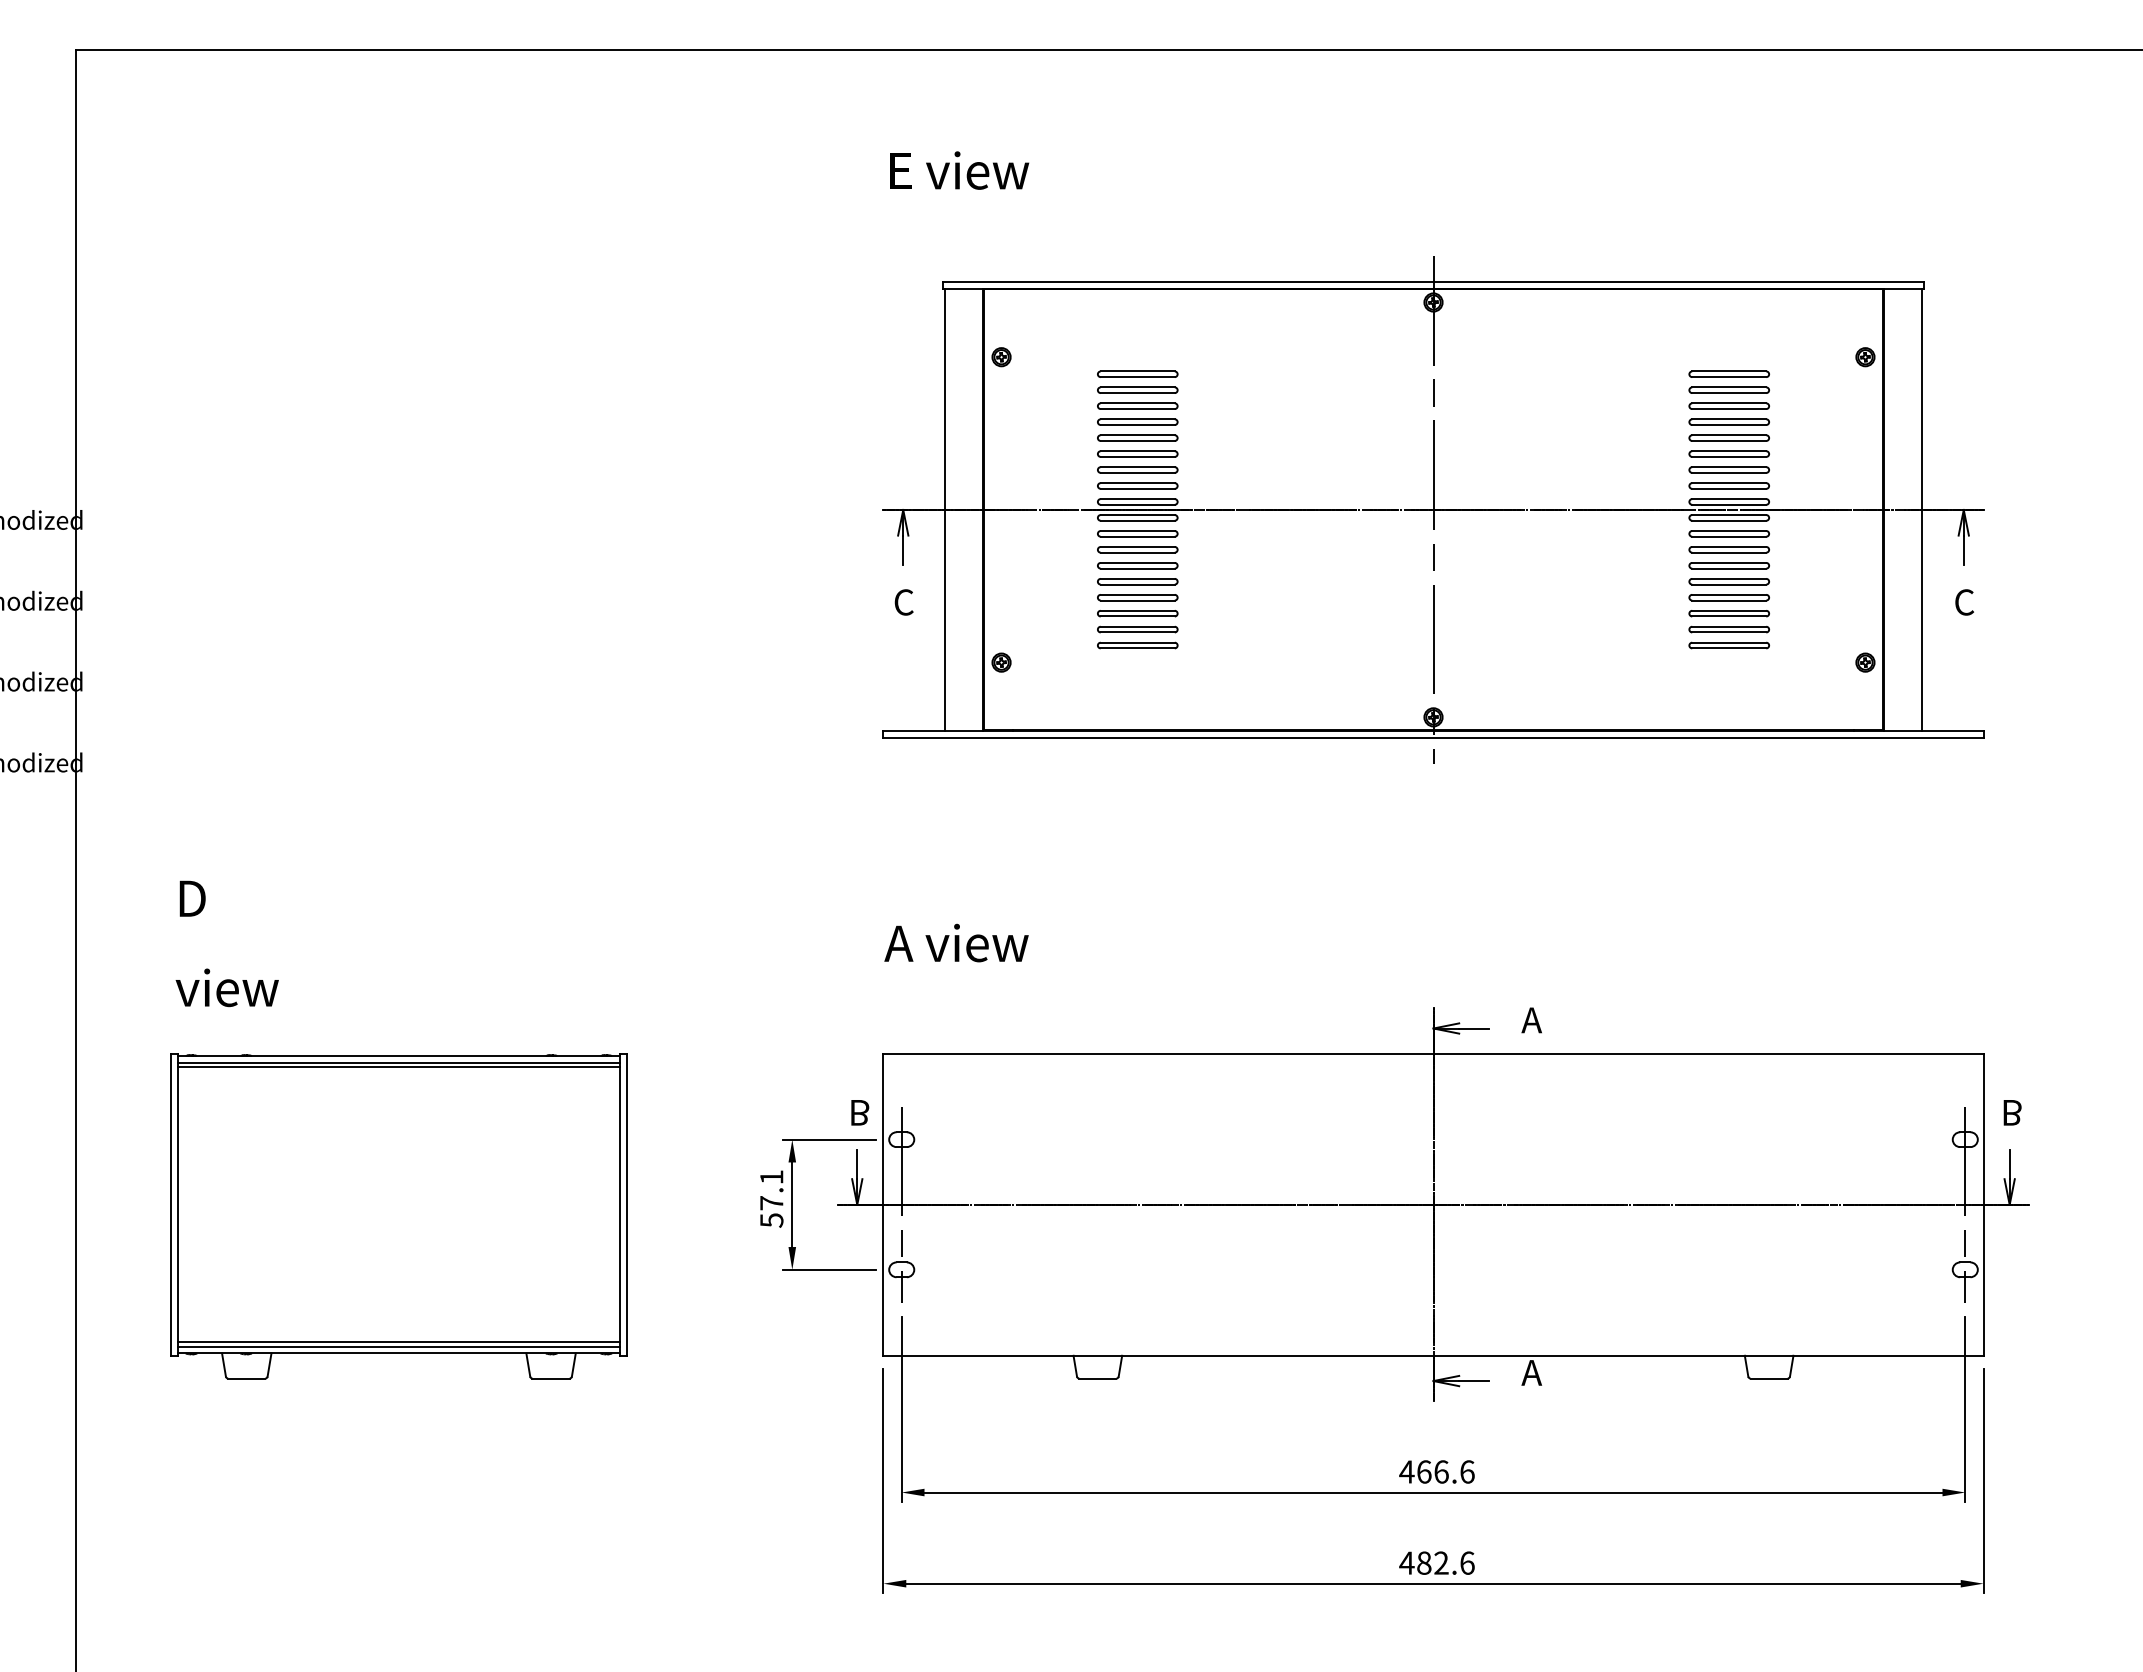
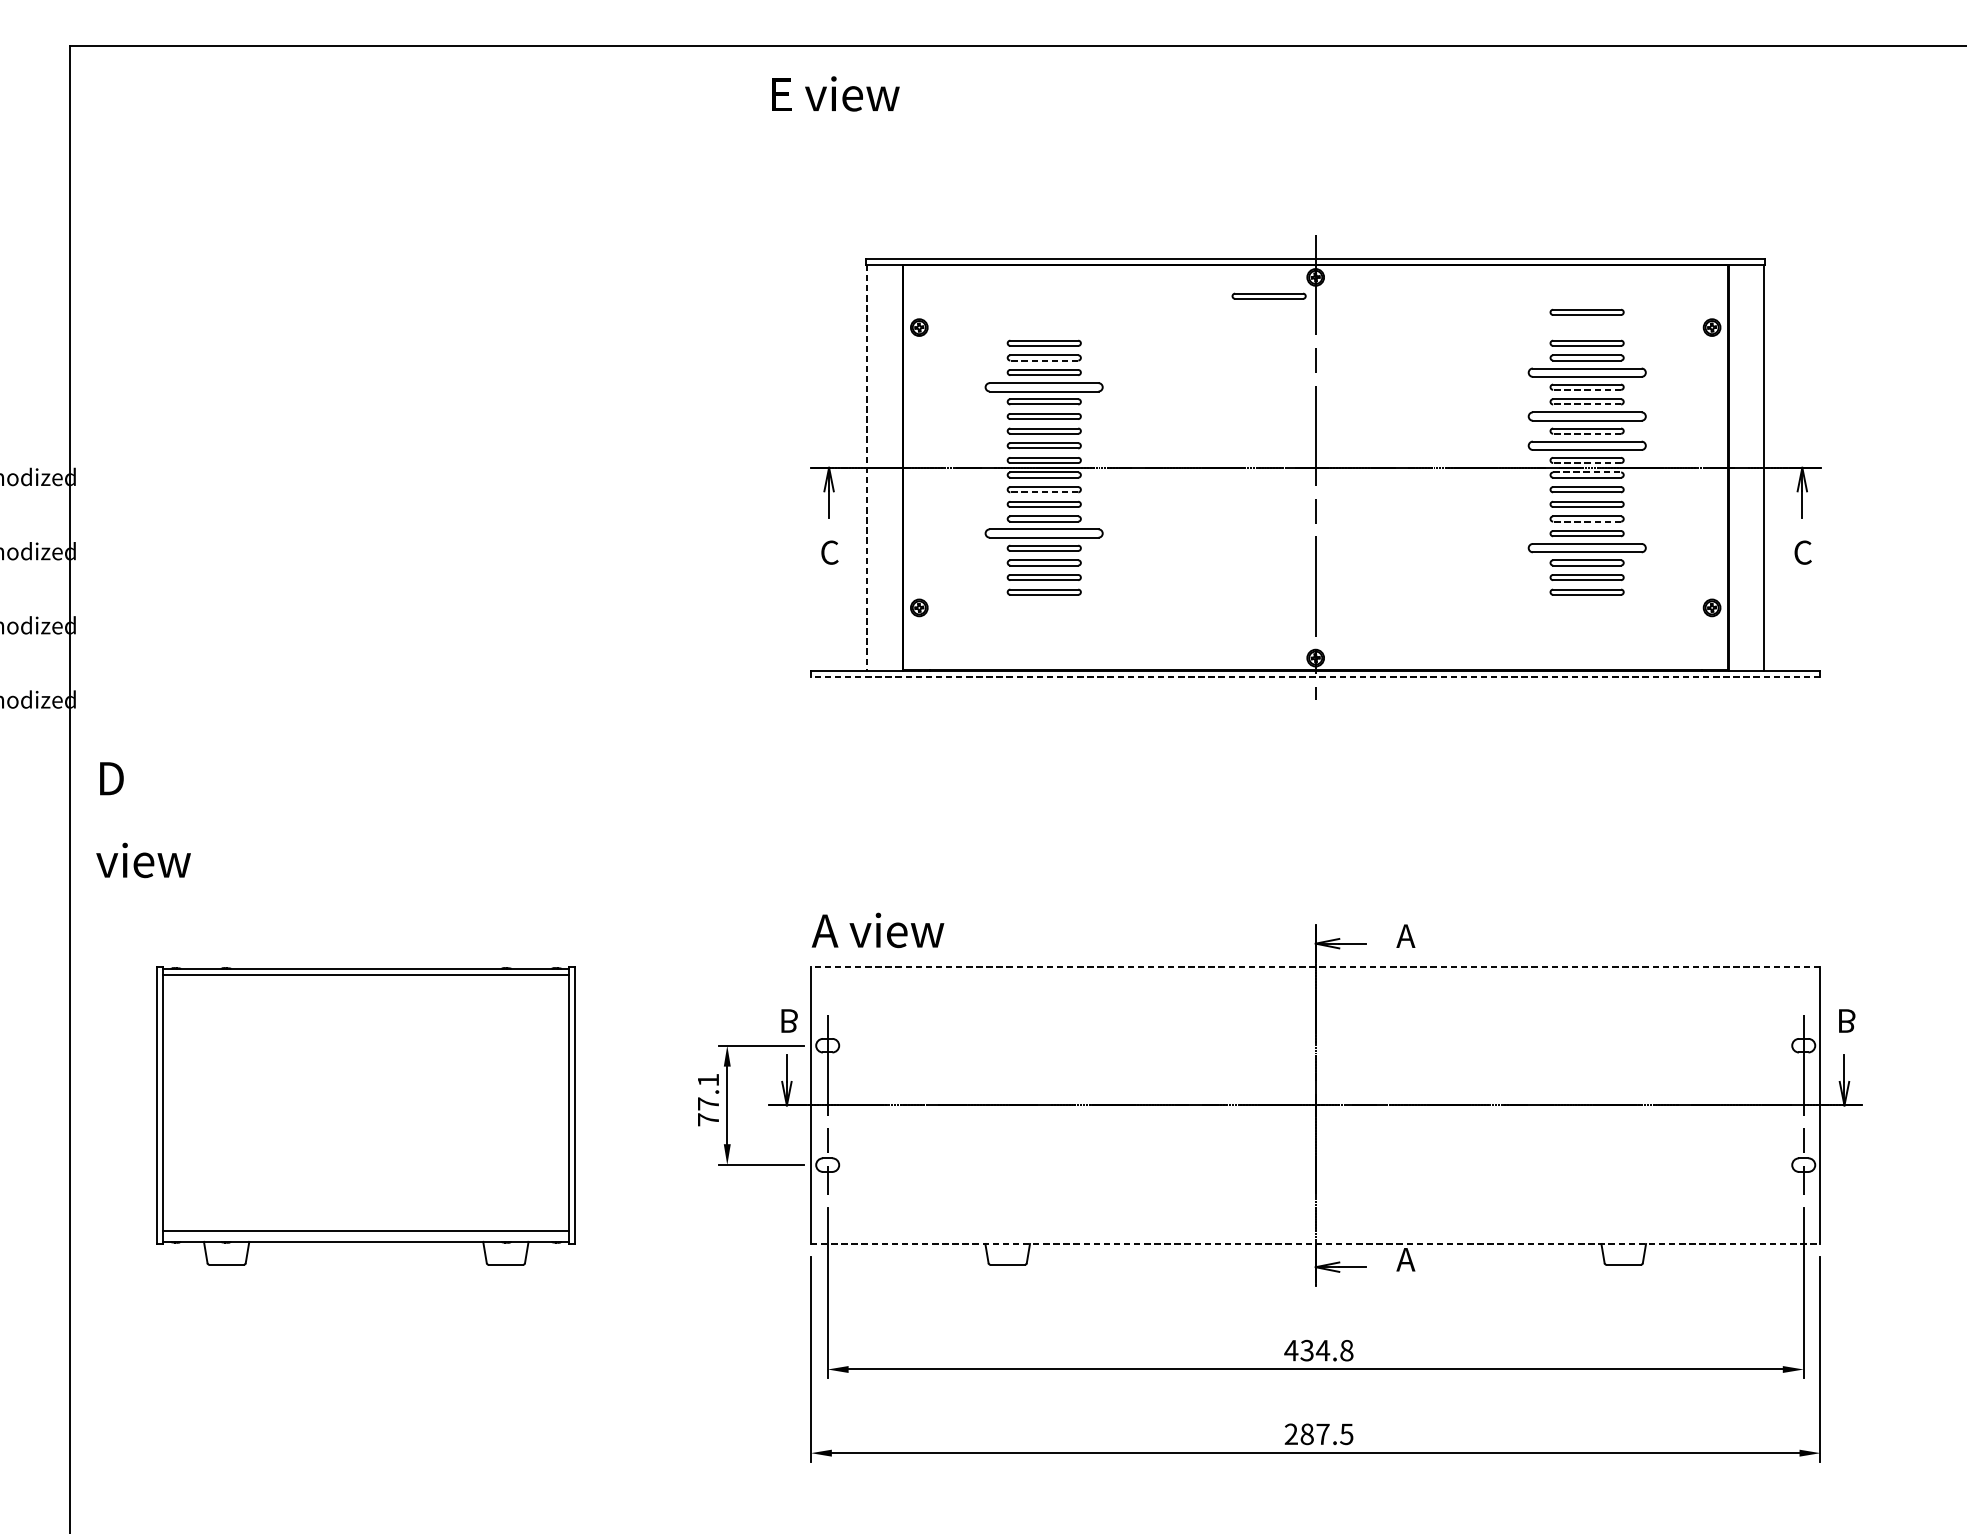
text: (959, 170) -> (835, 93), moved
part: (1382, 322) -> (1268, 295), added
part: (1728, 340) -> (1586, 312), added
line: (1137, 393) -> (1044, 360), solid -> dashed
part: (1728, 405) -> (1586, 371), size x1.6
part: (1137, 421) -> (1044, 386), size x1.6
line: (1728, 425) -> (1586, 390), solid -> dashed
line: (1728, 440) -> (1586, 404), solid -> dashed
part: (1728, 453) -> (1586, 415), size x1.6
line: (1728, 472) -> (1586, 433), solid -> dashed
part: (1728, 485) -> (1586, 445), size x1.6
line: (1728, 504) -> (1586, 462), solid -> dashed
line: (944, 510) -> (866, 468), solid -> dashed
line: (1729, 515) -> (1587, 472), solid -> dashed
line: (1137, 536) -> (1044, 492), solid -> dashed
line: (1728, 568) -> (1586, 521), solid -> dashed
part: (1137, 581) -> (1044, 533), size x1.6
part: (1728, 597) -> (1586, 548), size x1.6
line: (1433, 737) -> (1315, 676), solid -> dashed
text: (956, 942) -> (877, 929), moved
text: (226, 943) -> (142, 819), moved
line: (1433, 1053) -> (1315, 966), solid -> dashed
line: (398, 1067) -> (365, 979), removed
text: (771, 1220) -> (708, 1119), 57.1 -> 77.1
line: (398, 1346) -> (365, 1235), removed
line: (1434, 1355) -> (1316, 1243), solid -> dashed
text: (1445, 1471) -> (1326, 1350), 466.6 -> 434.8
text: (1436, 1562) -> (1318, 1433), 482.6 -> 287.5

